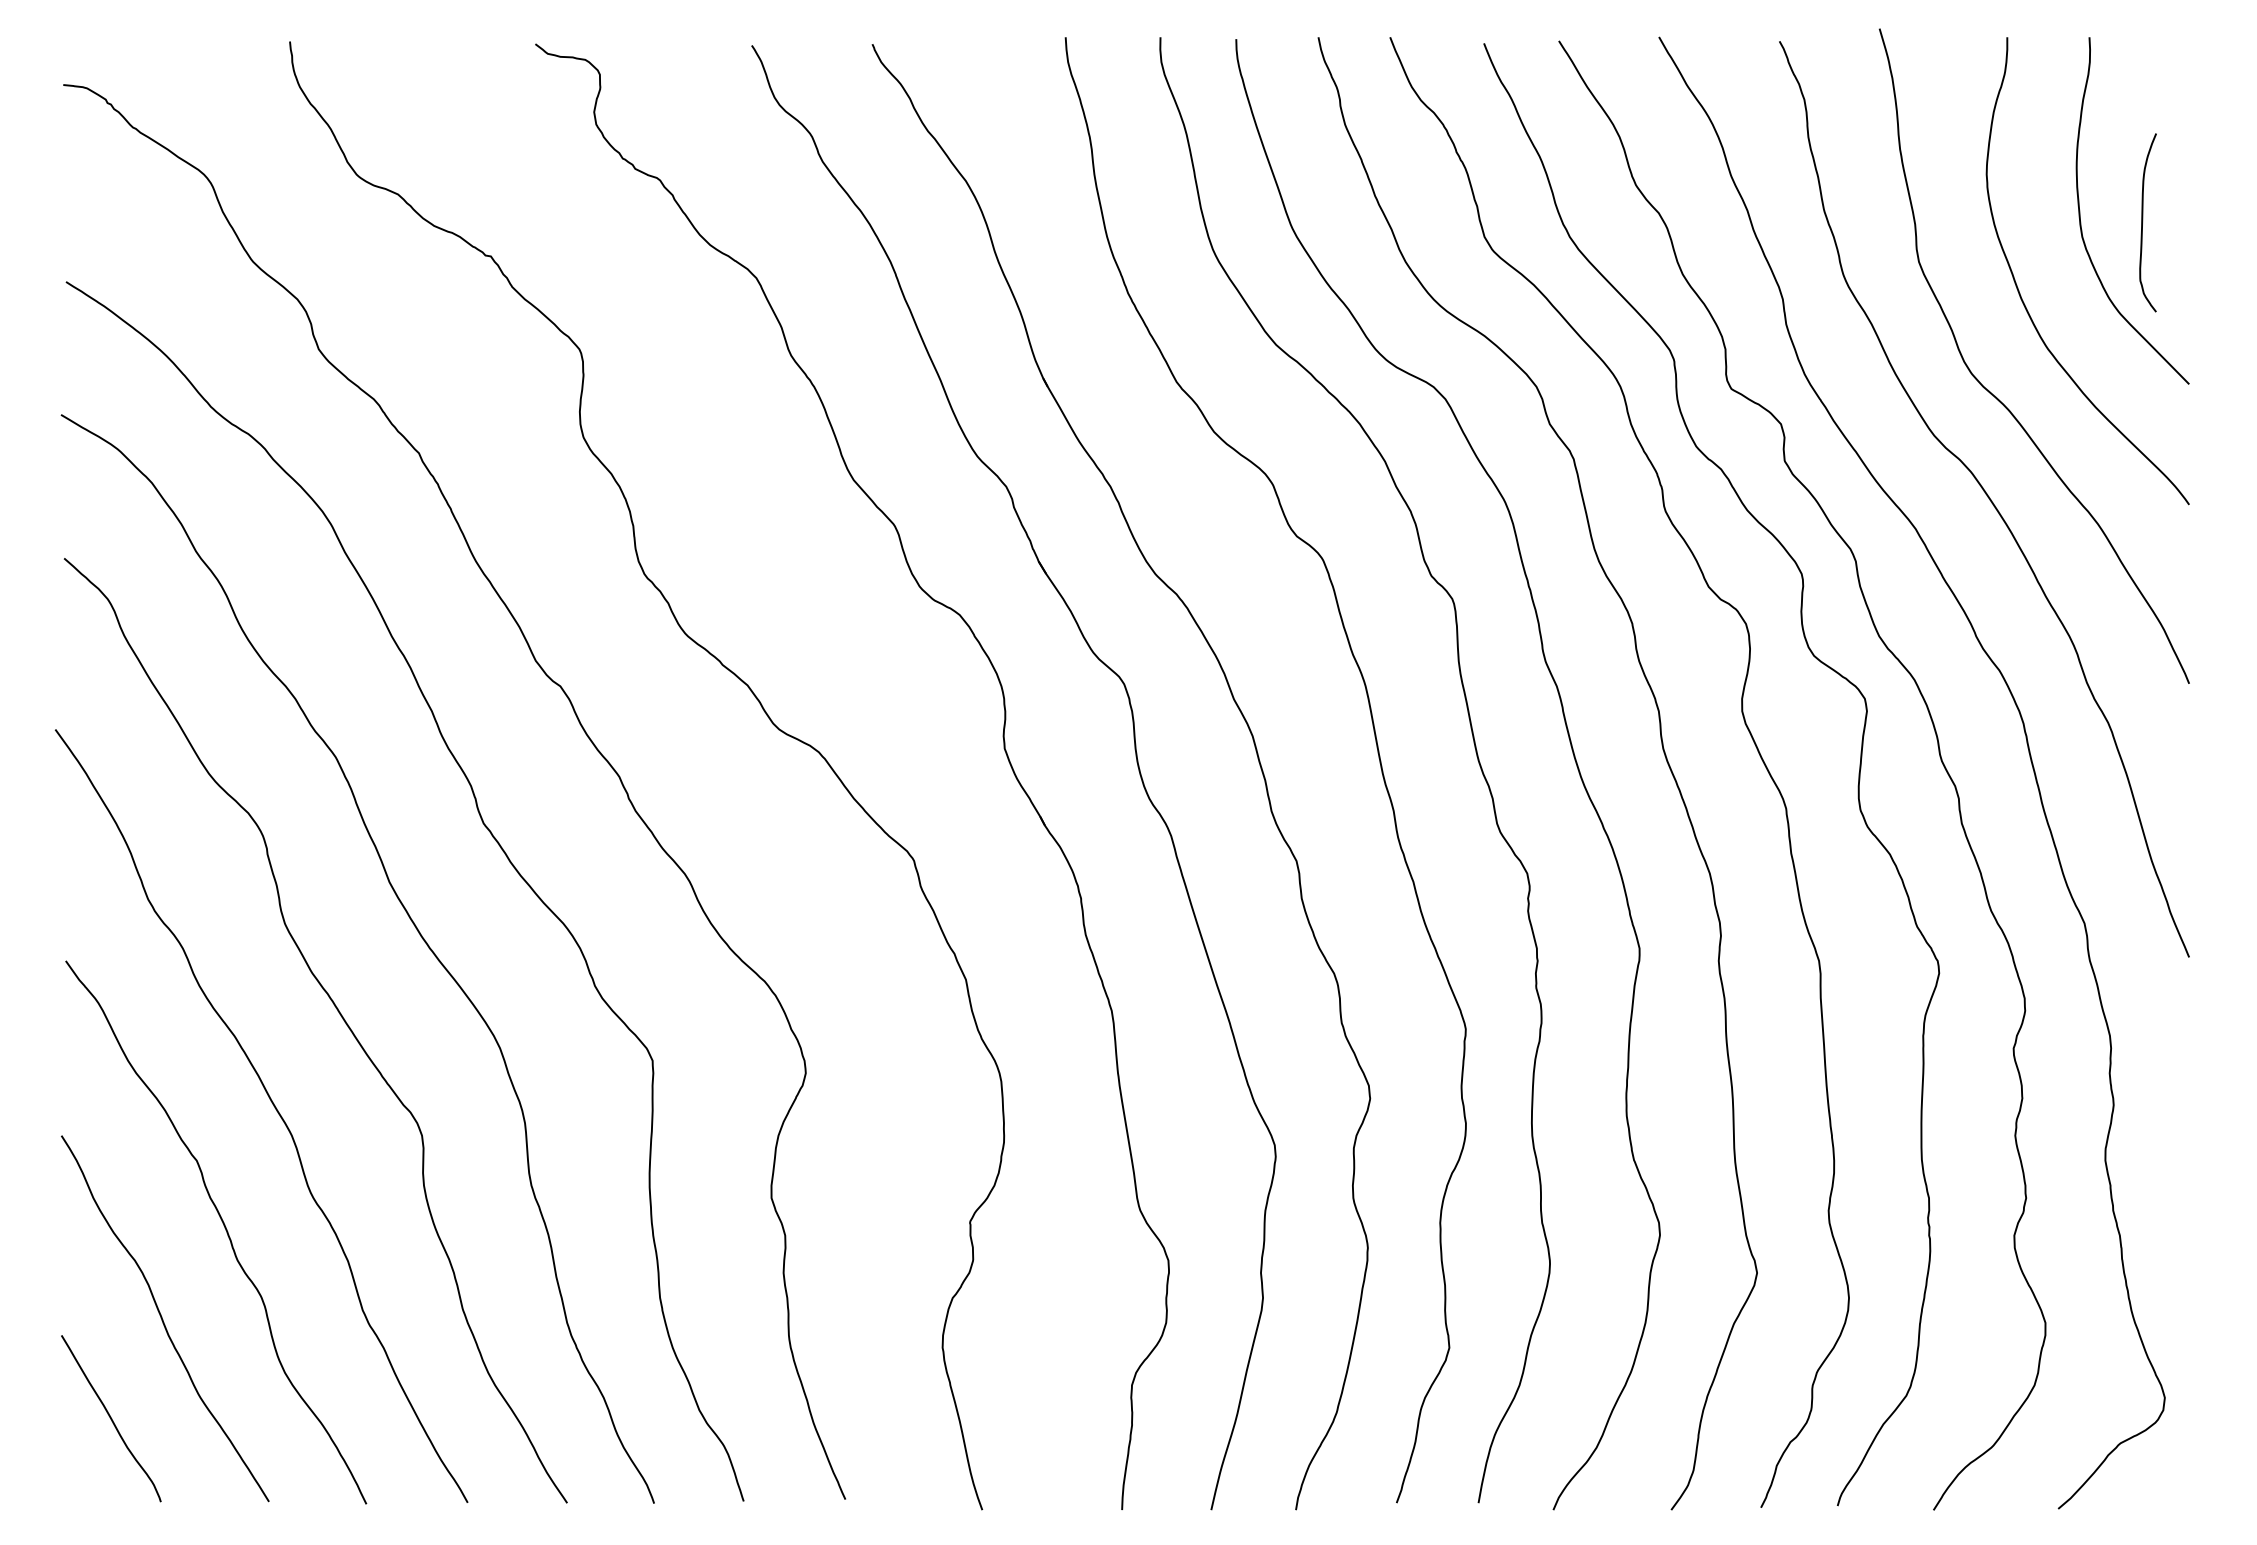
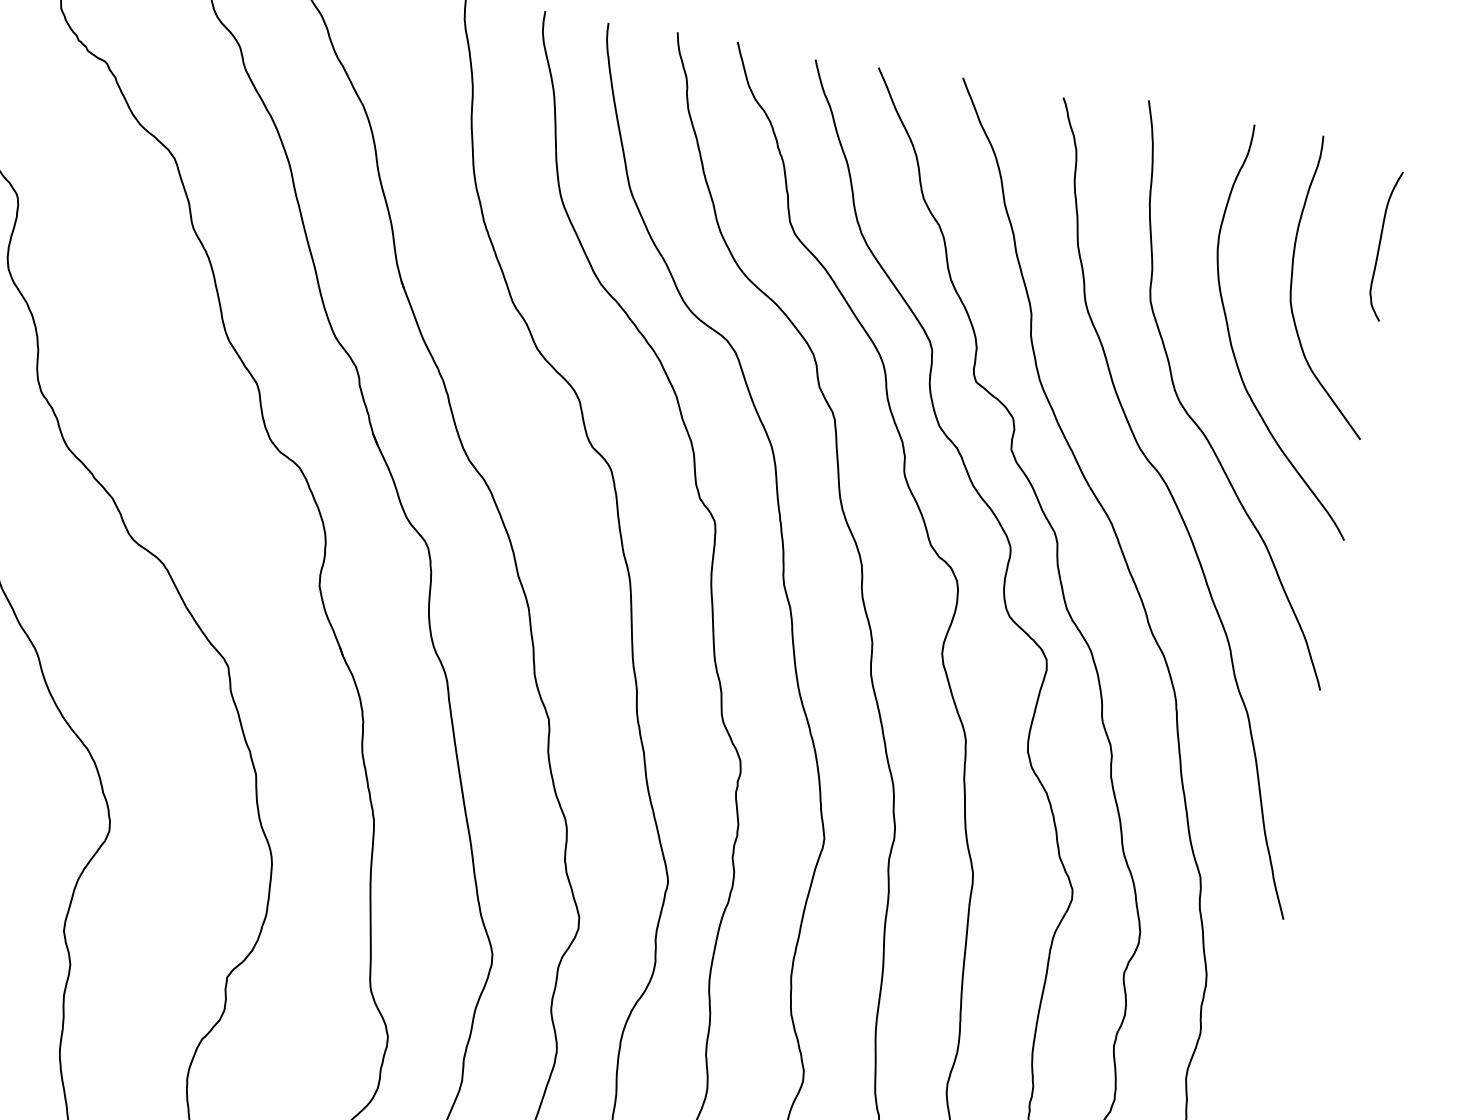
curve: (2143, 222) -> (1380, 244), moved

